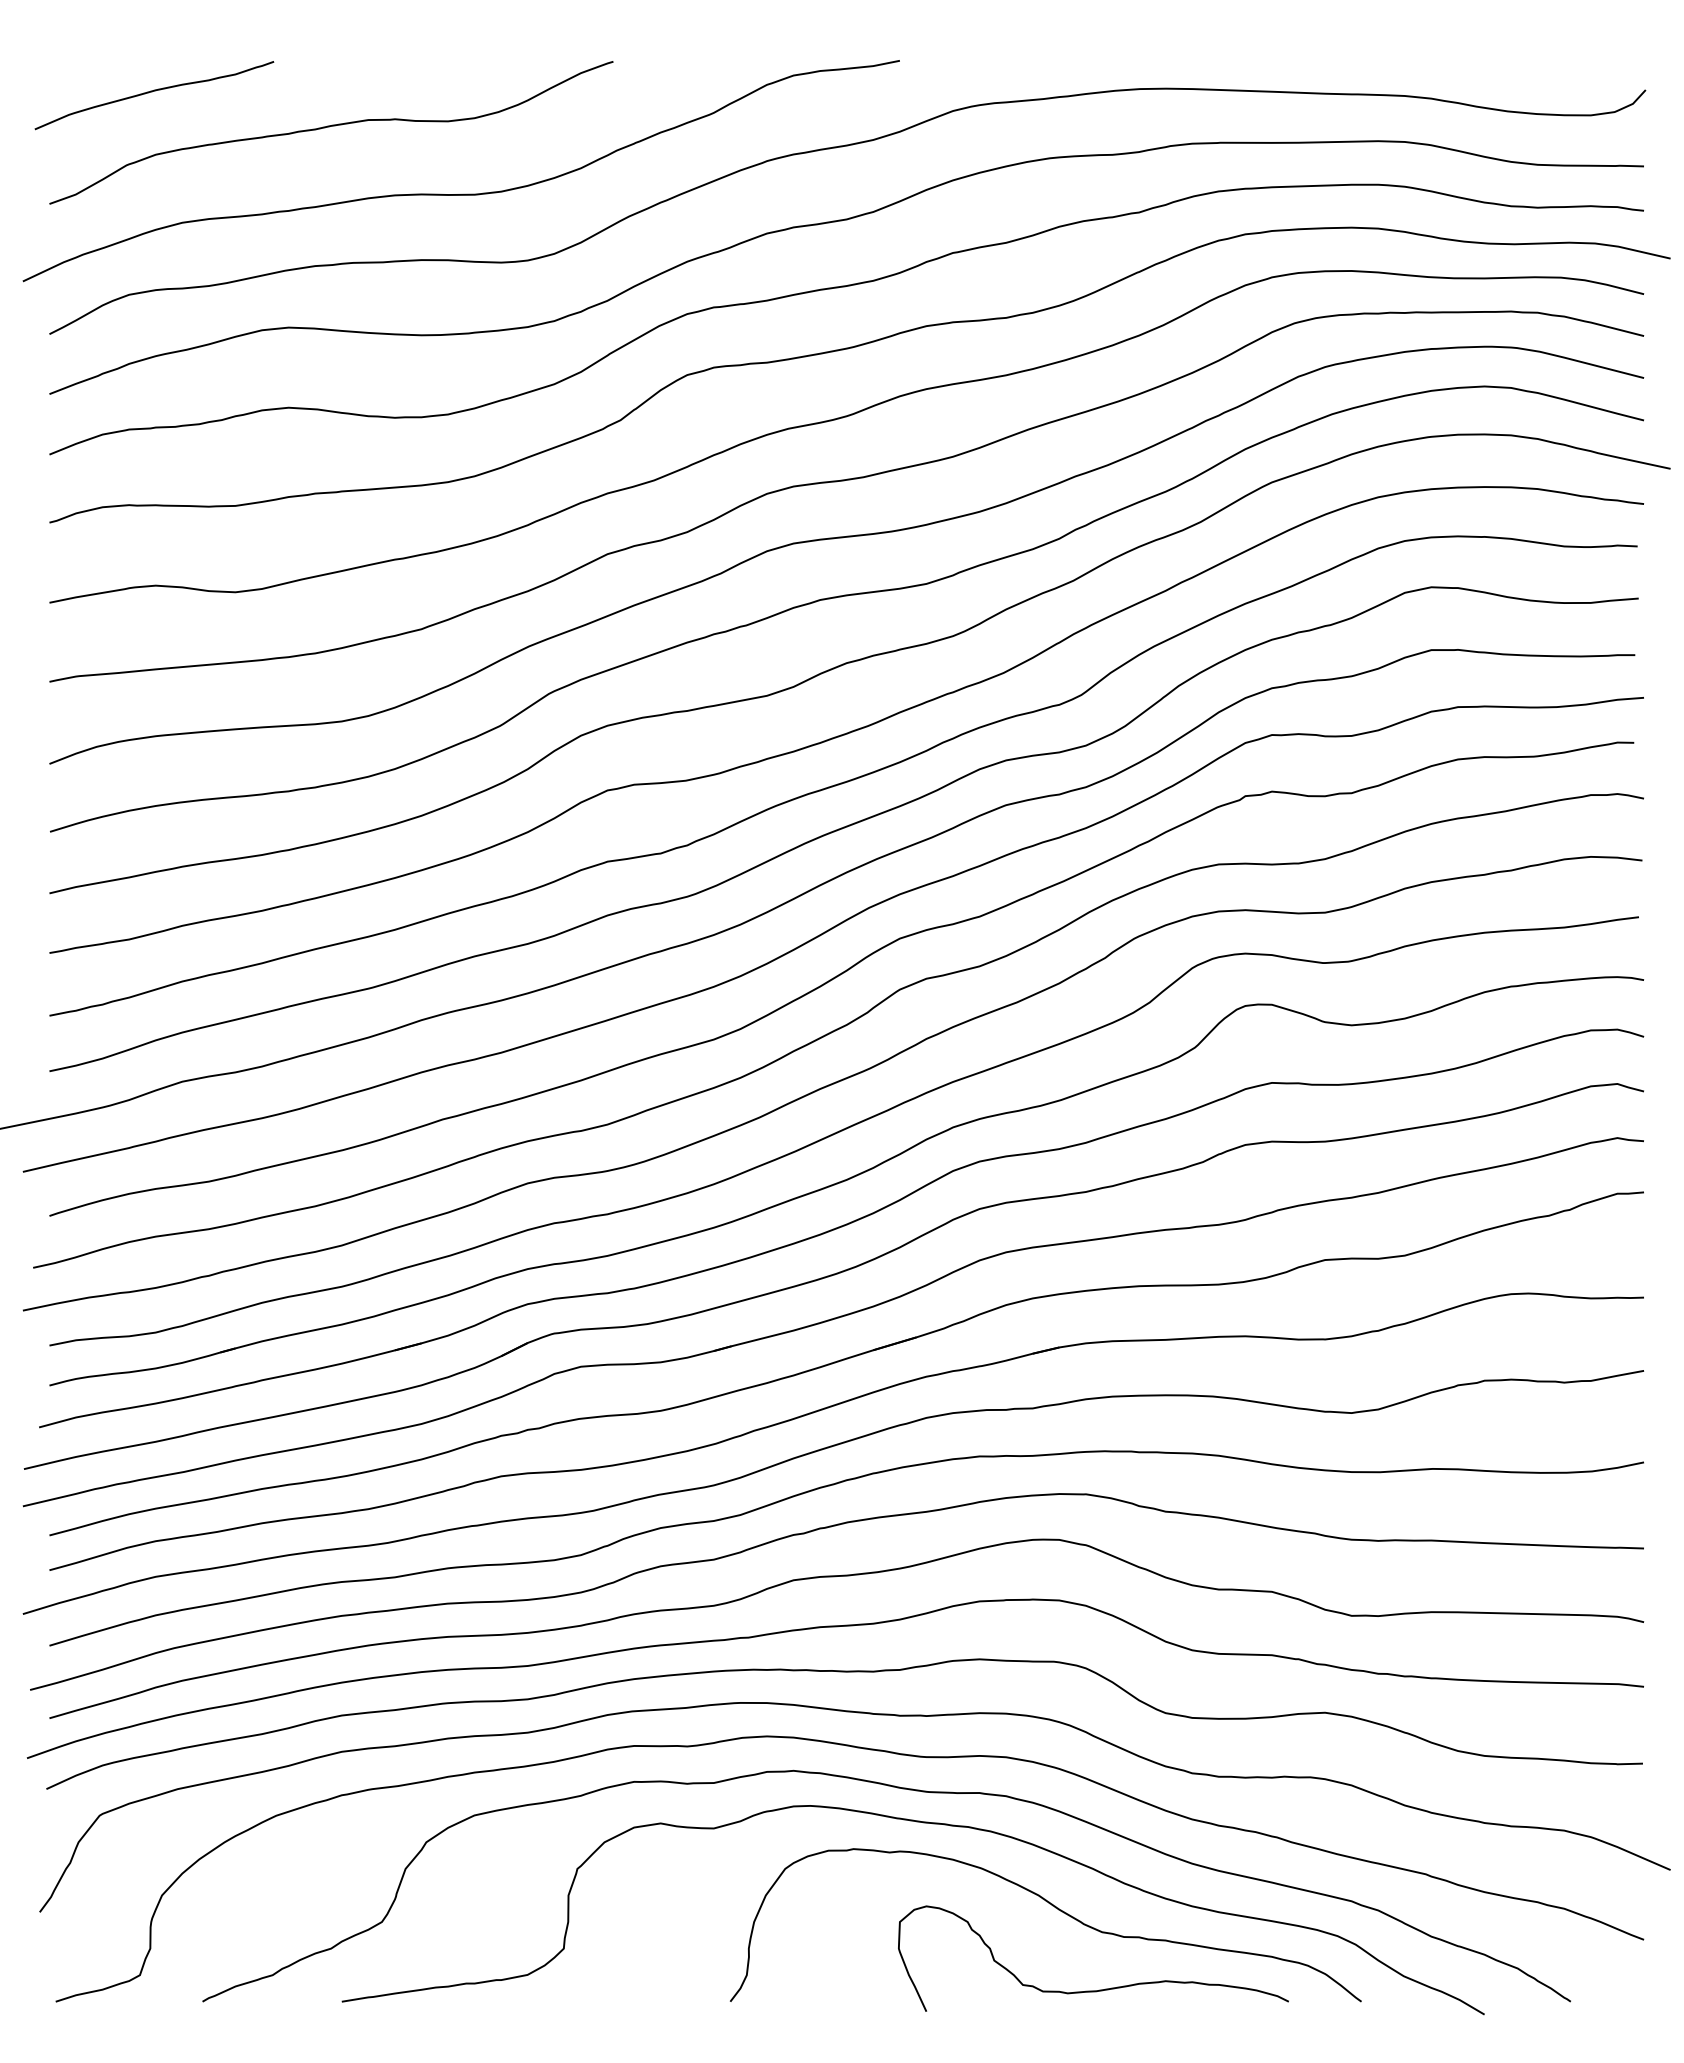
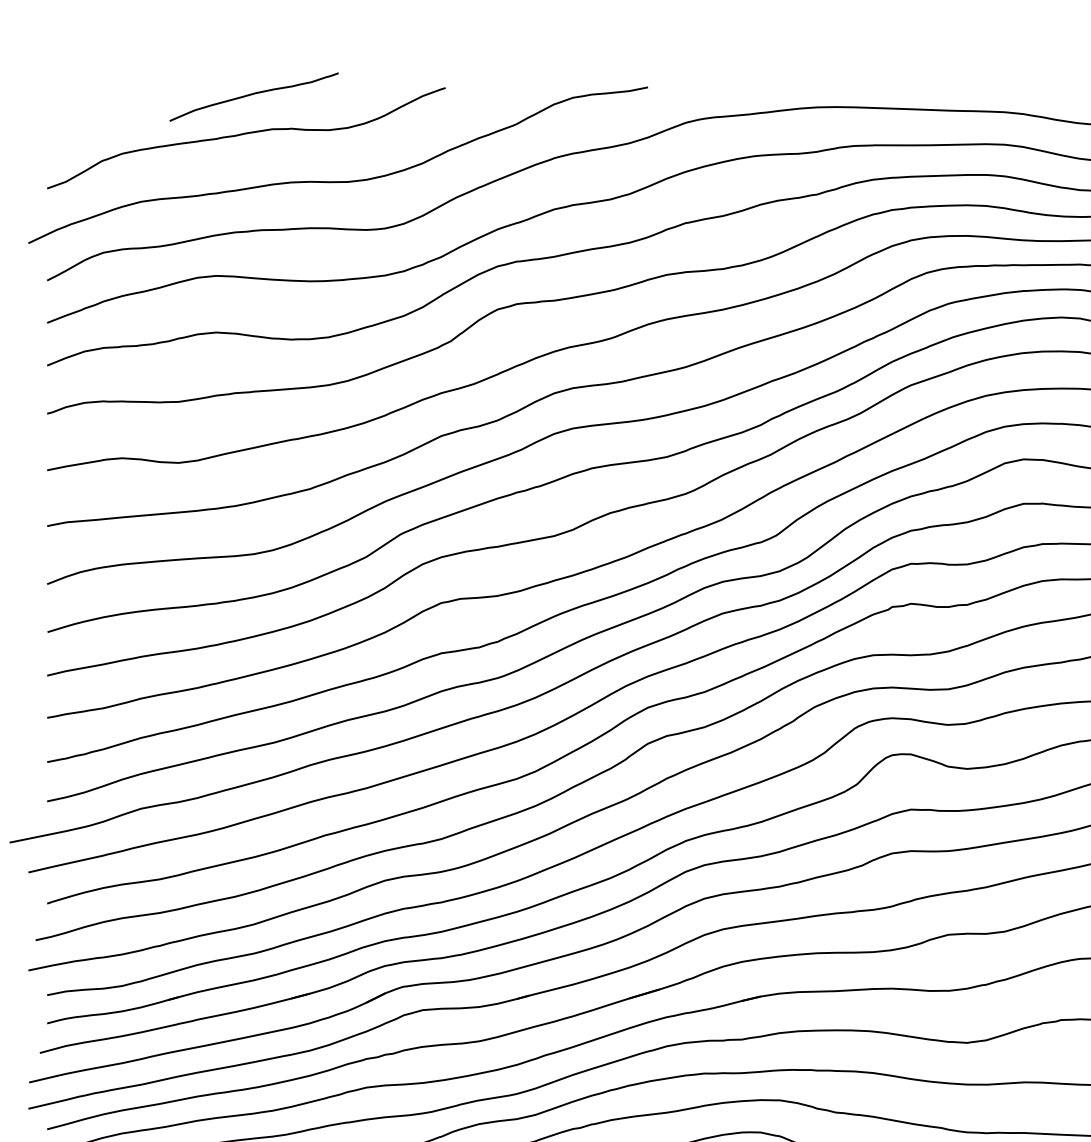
curve: (152, 92) -> (252, 94), moved

